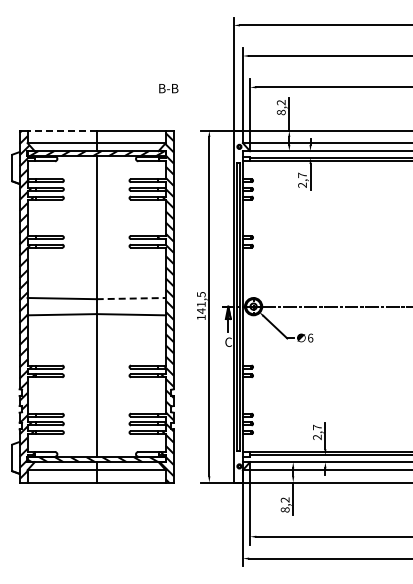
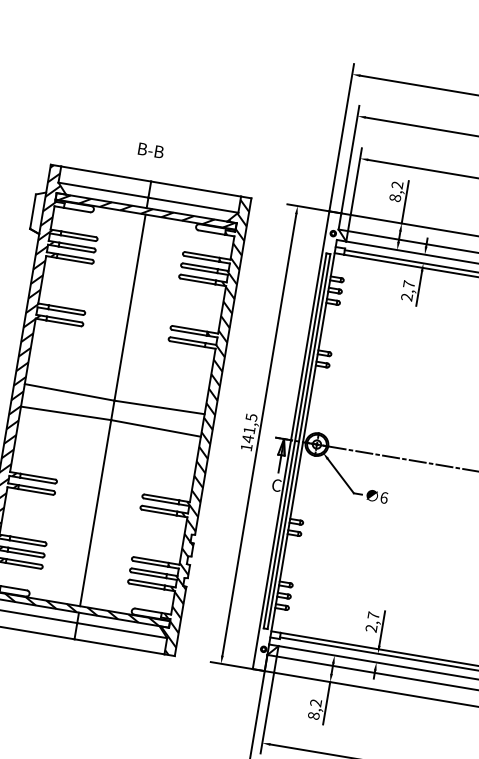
text: (168, 88) -> (150, 150), moved
line: (62, 130) -> (106, 173), dashed -> solid
line: (131, 298) -> (159, 407), dashed -> solid

